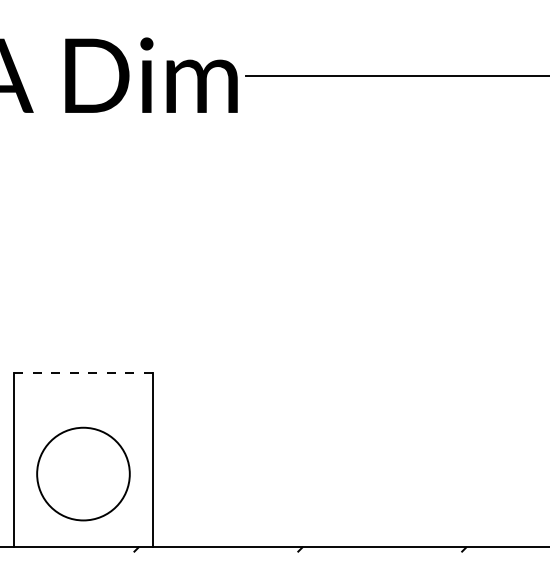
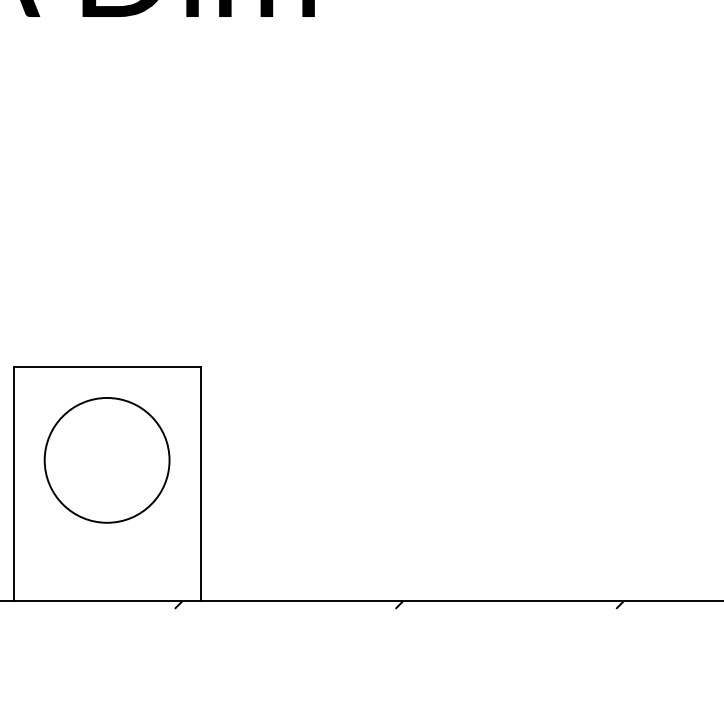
line: (83, 372) -> (107, 366), dashed -> solid
circle: (83, 473) -> (107, 459), moved

